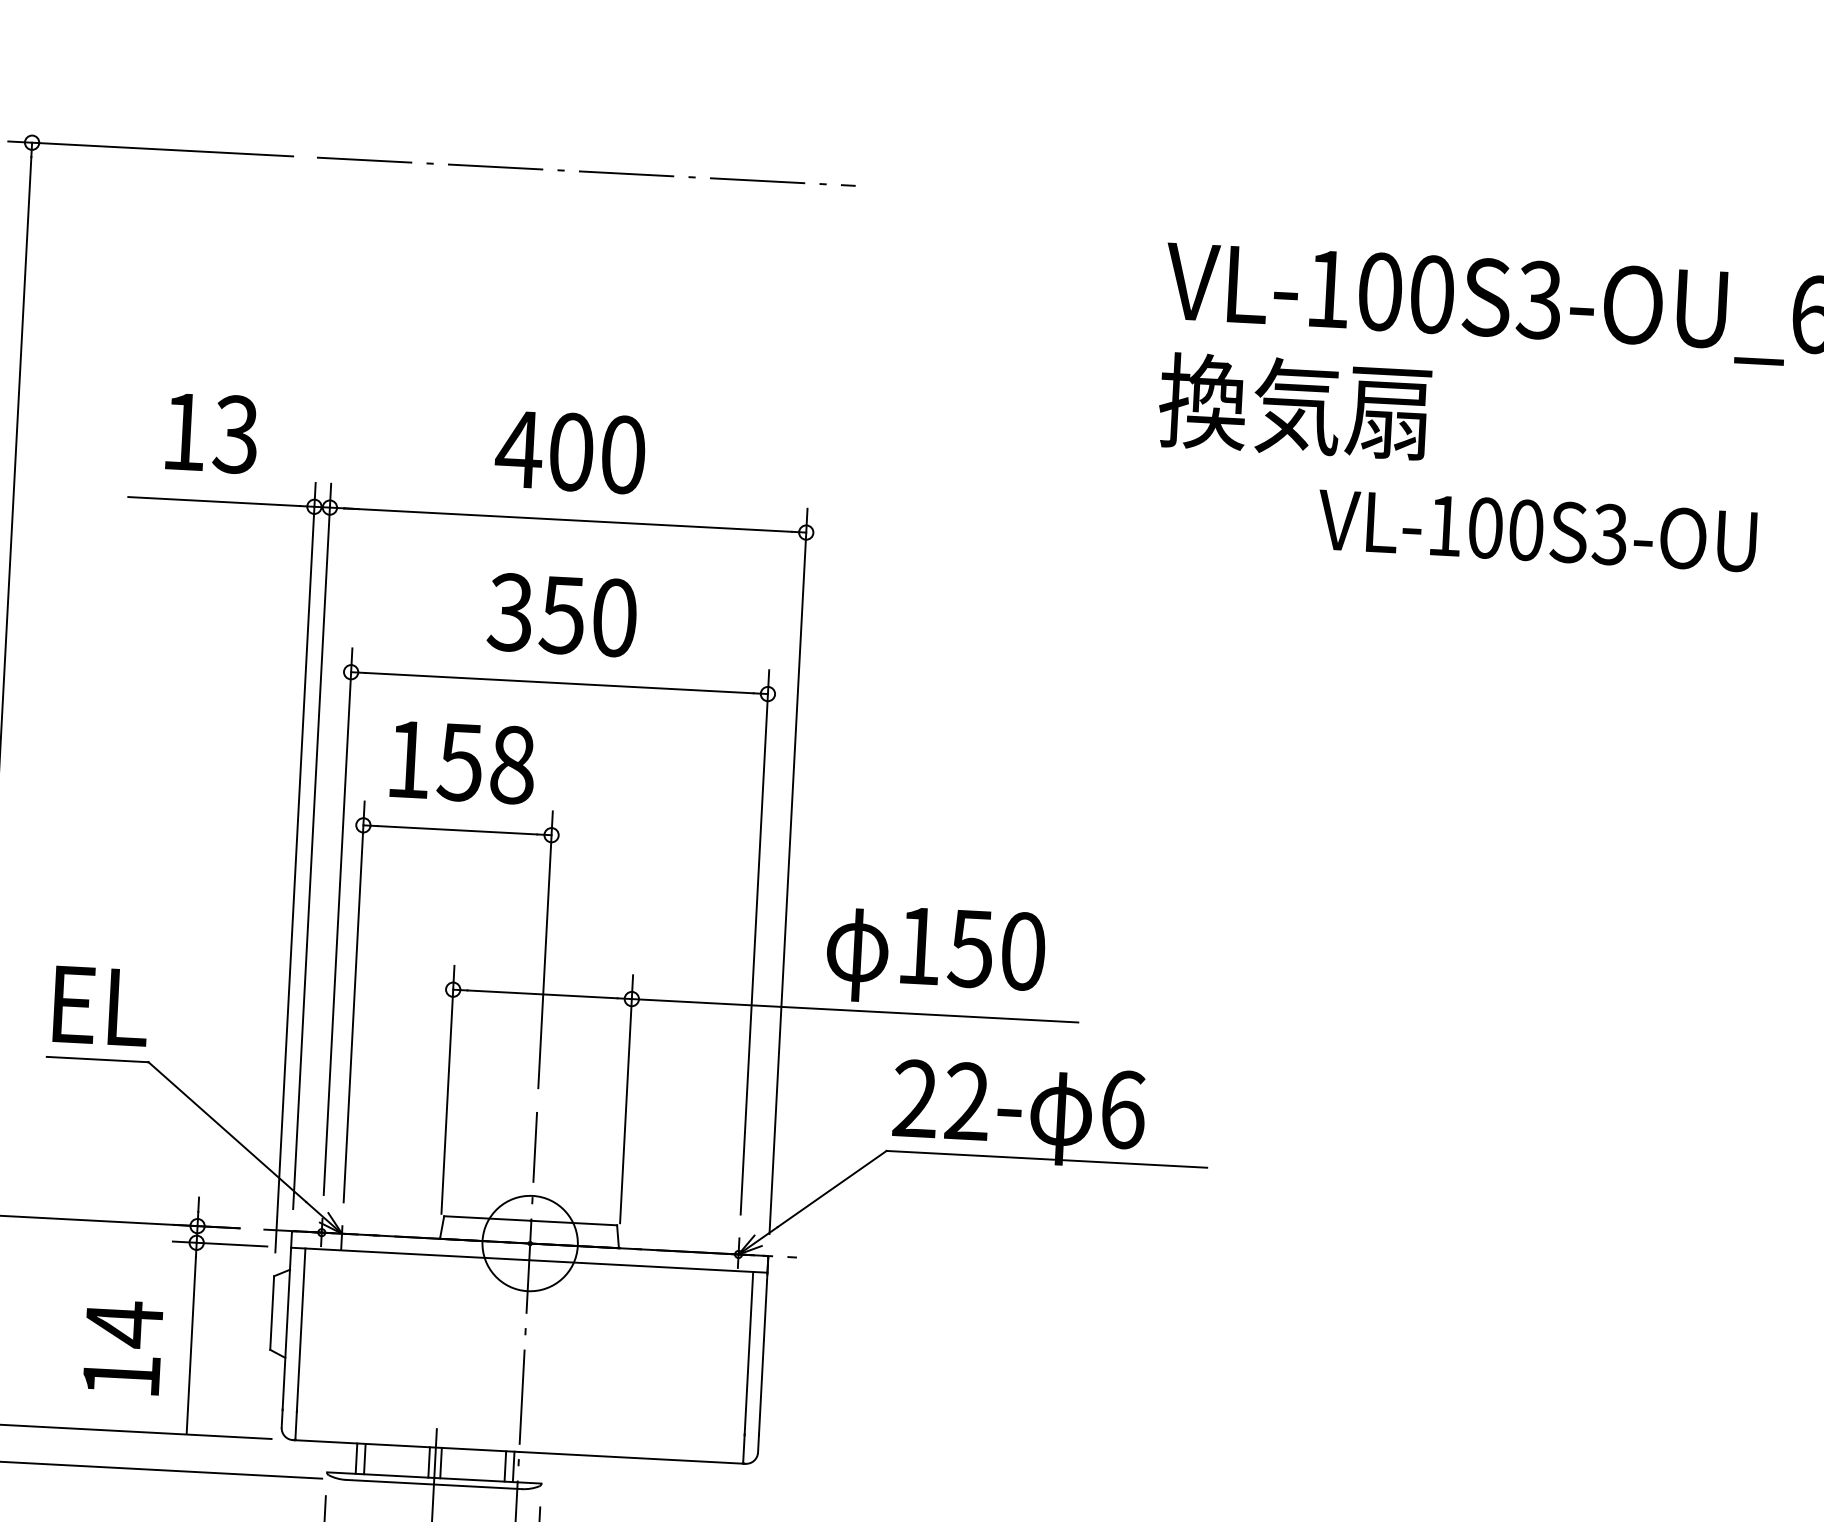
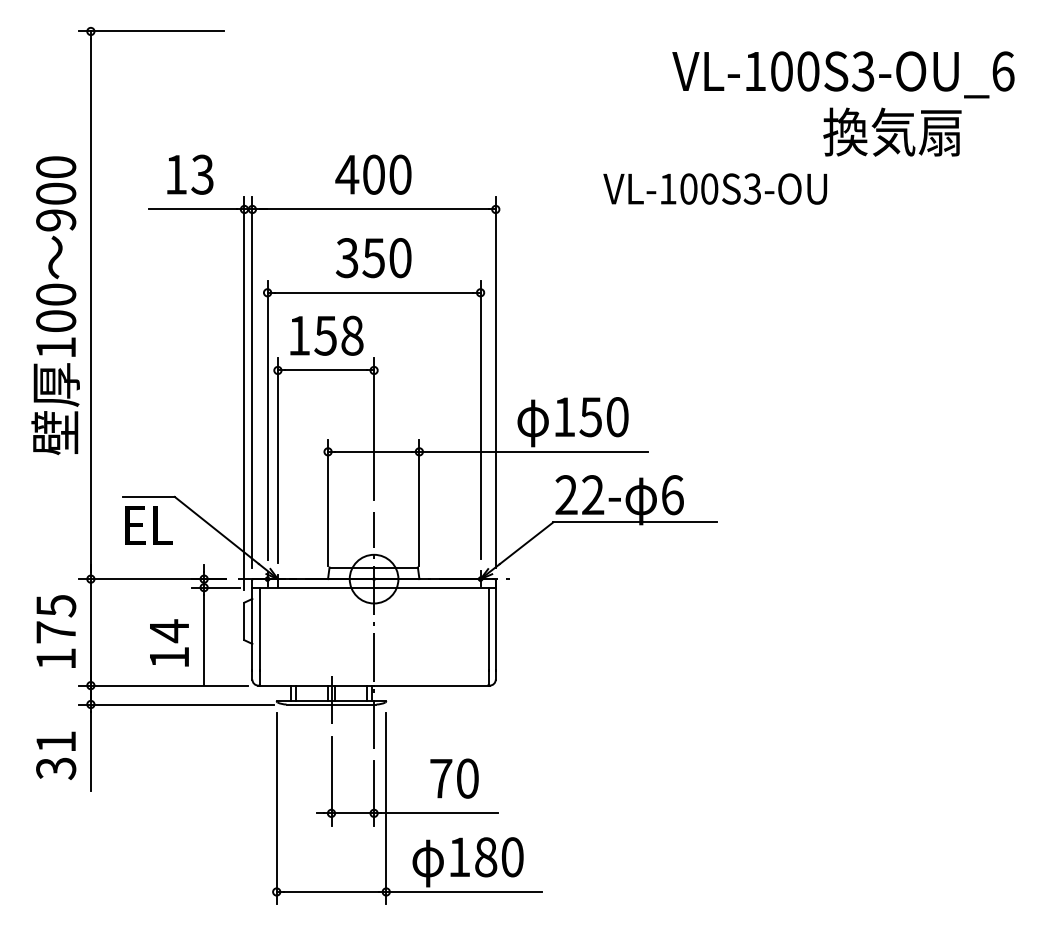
line: (585, 169) -> (373, 30), removed
text: (1295, 405) -> (892, 131), moved
text: (1535, 529) -> (714, 188), moved
text: (99, 1005) -> (148, 525), moved

